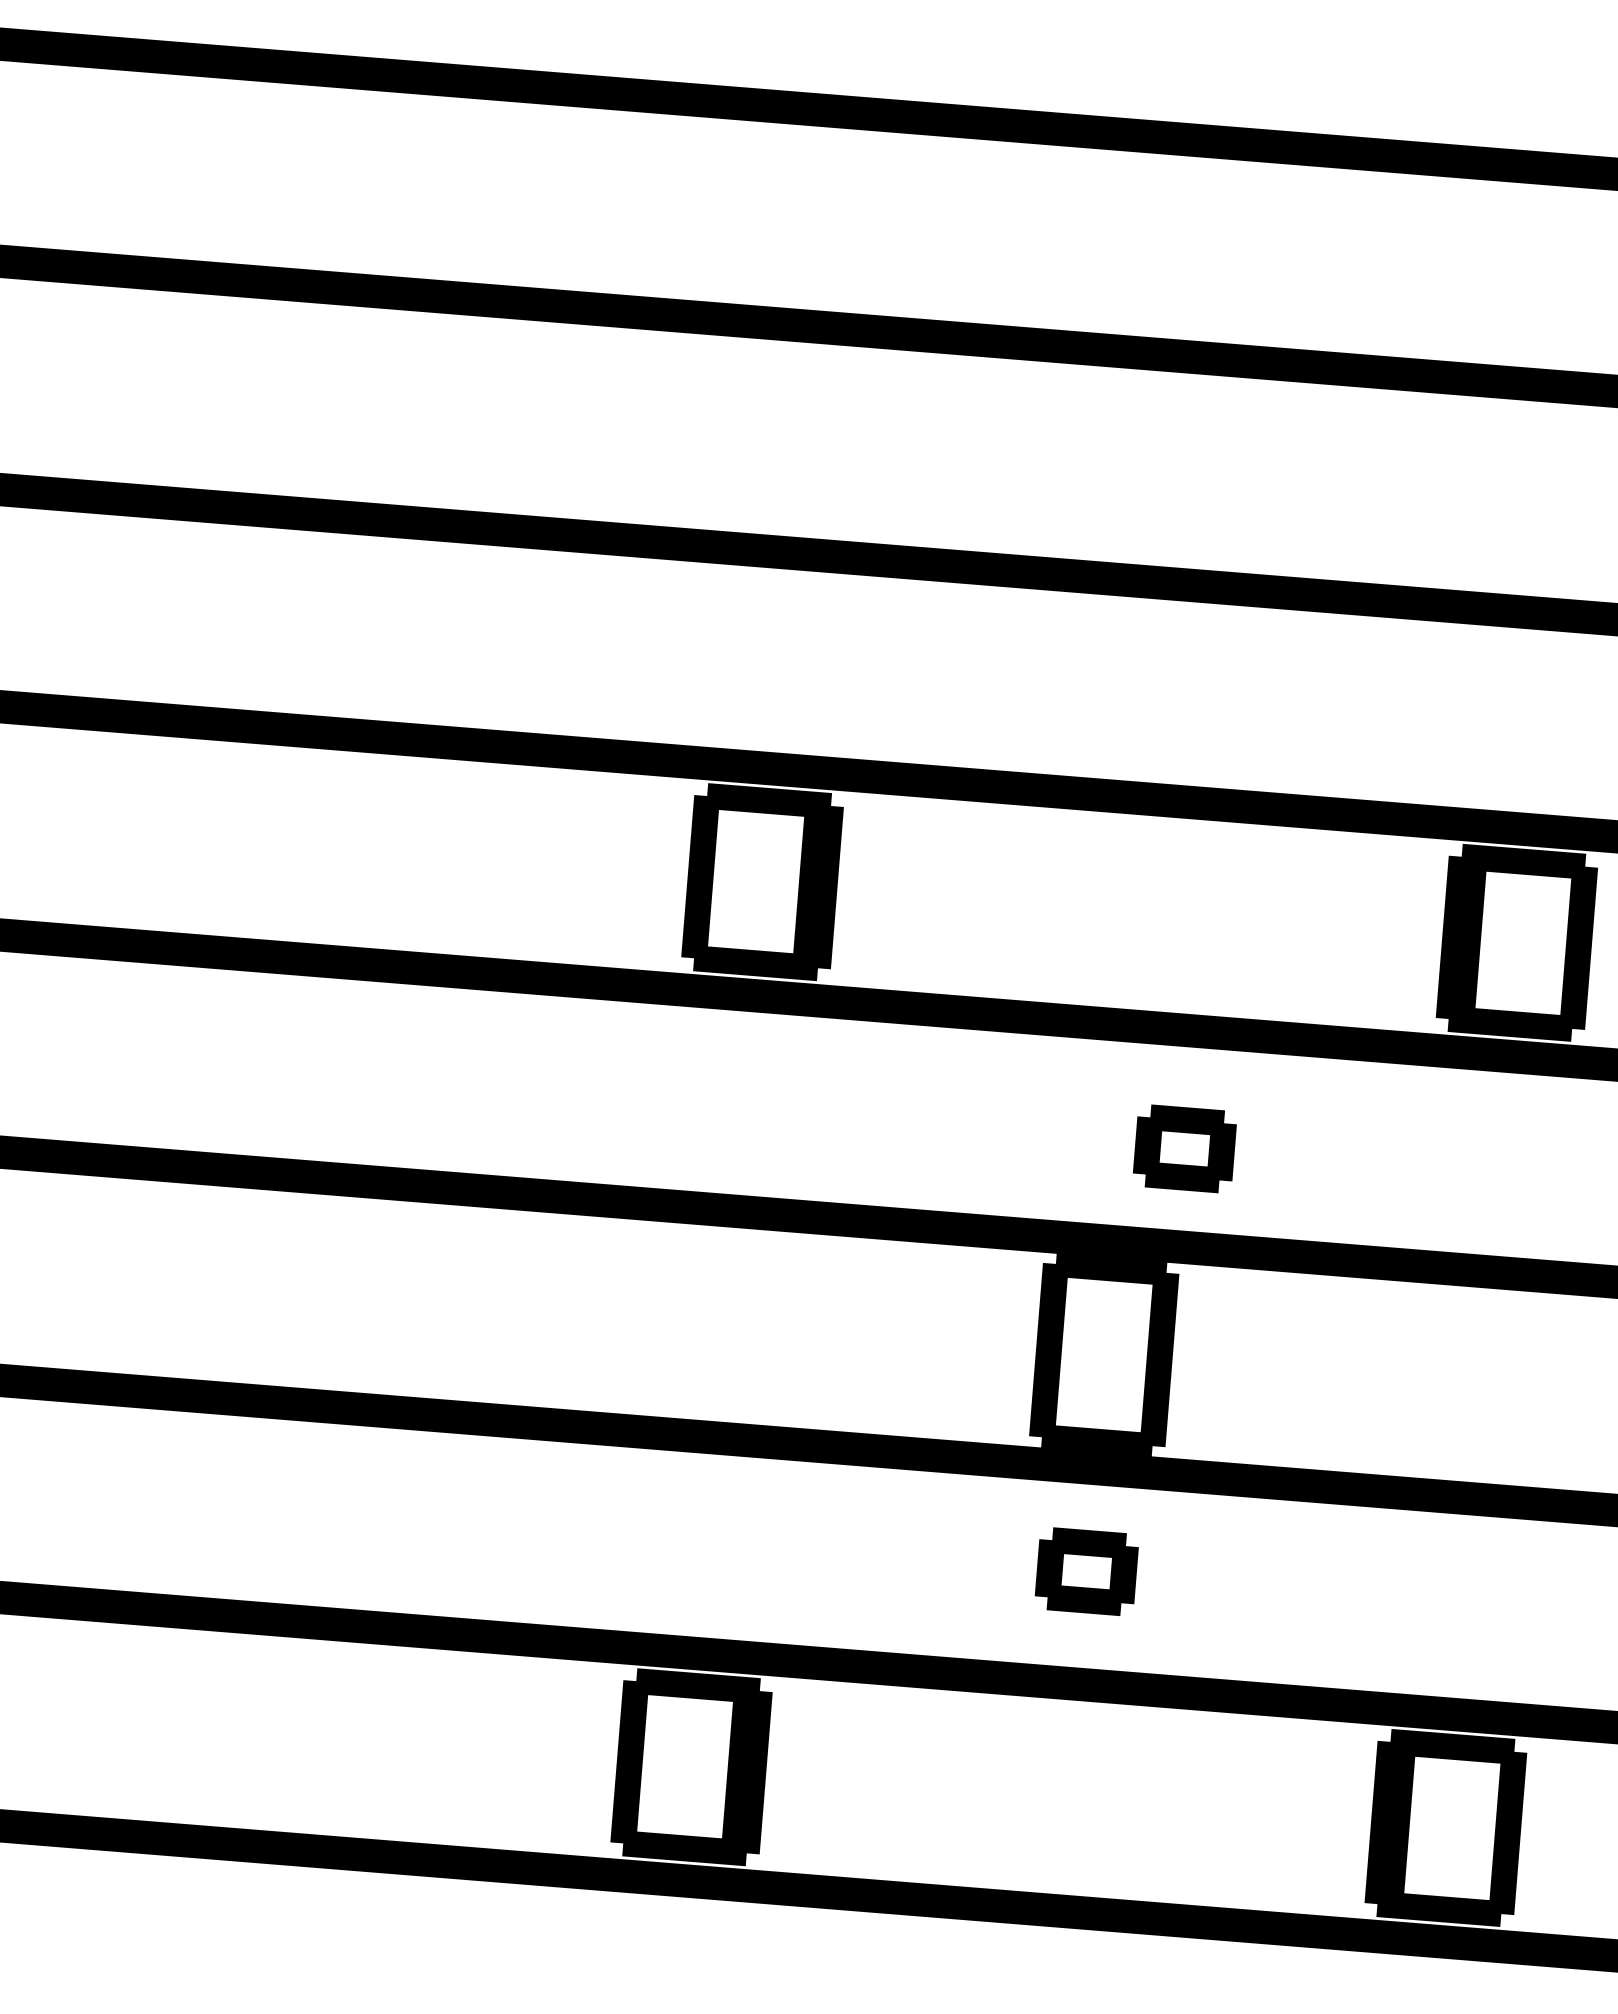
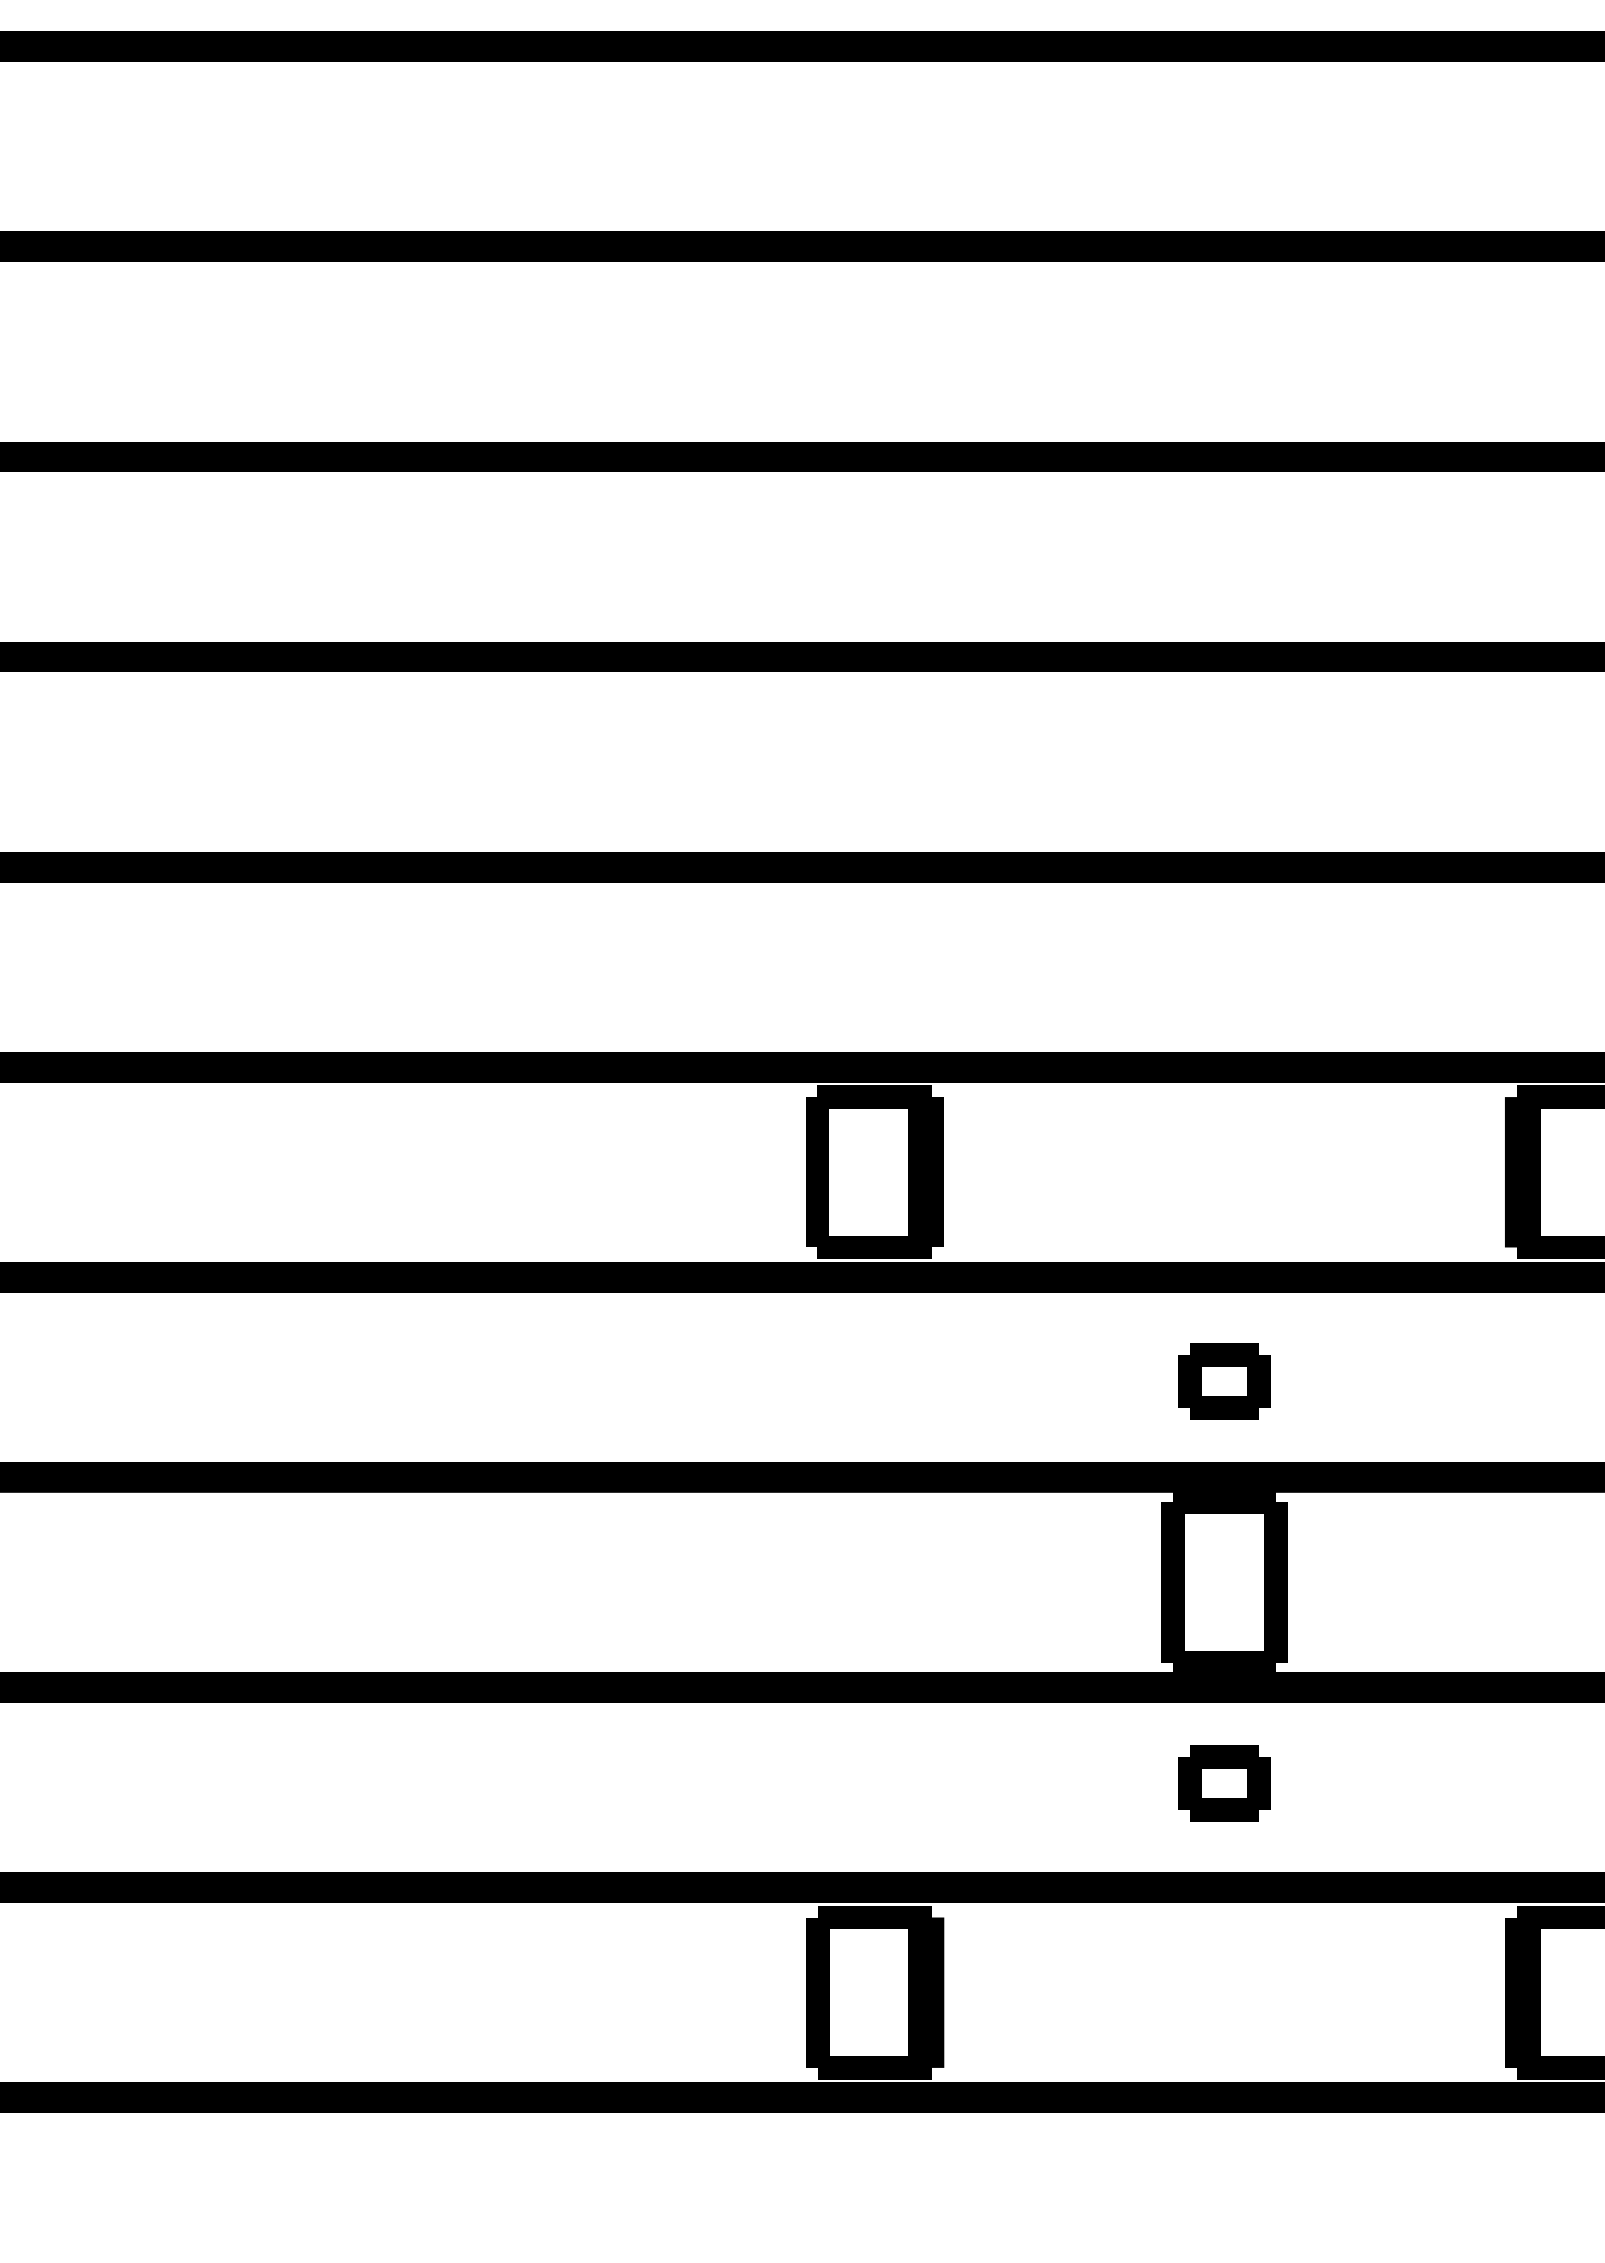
part: (1184, 1148) -> (1224, 1381), moved

